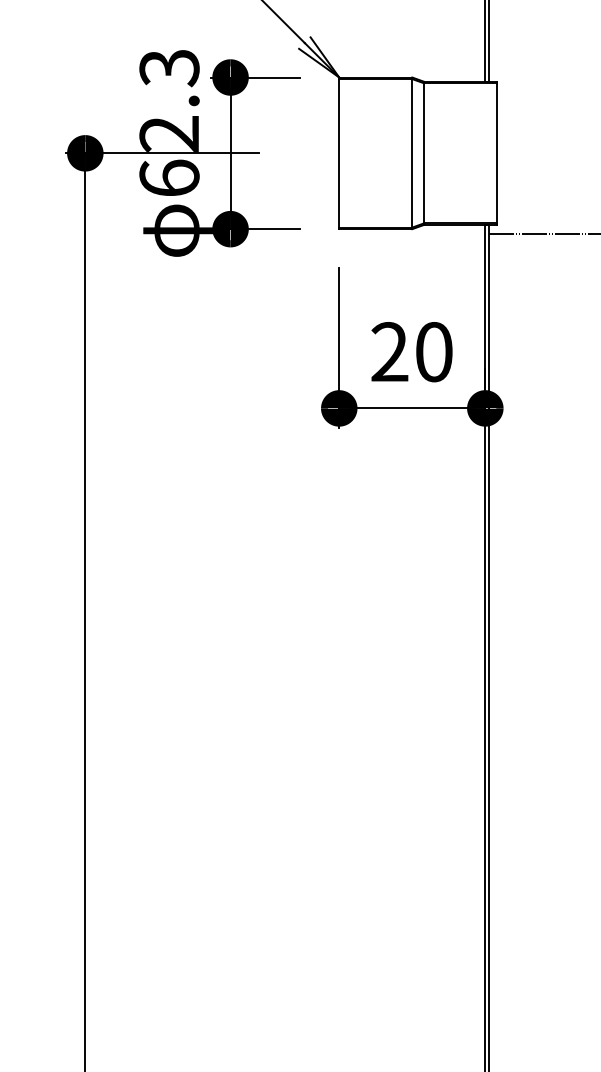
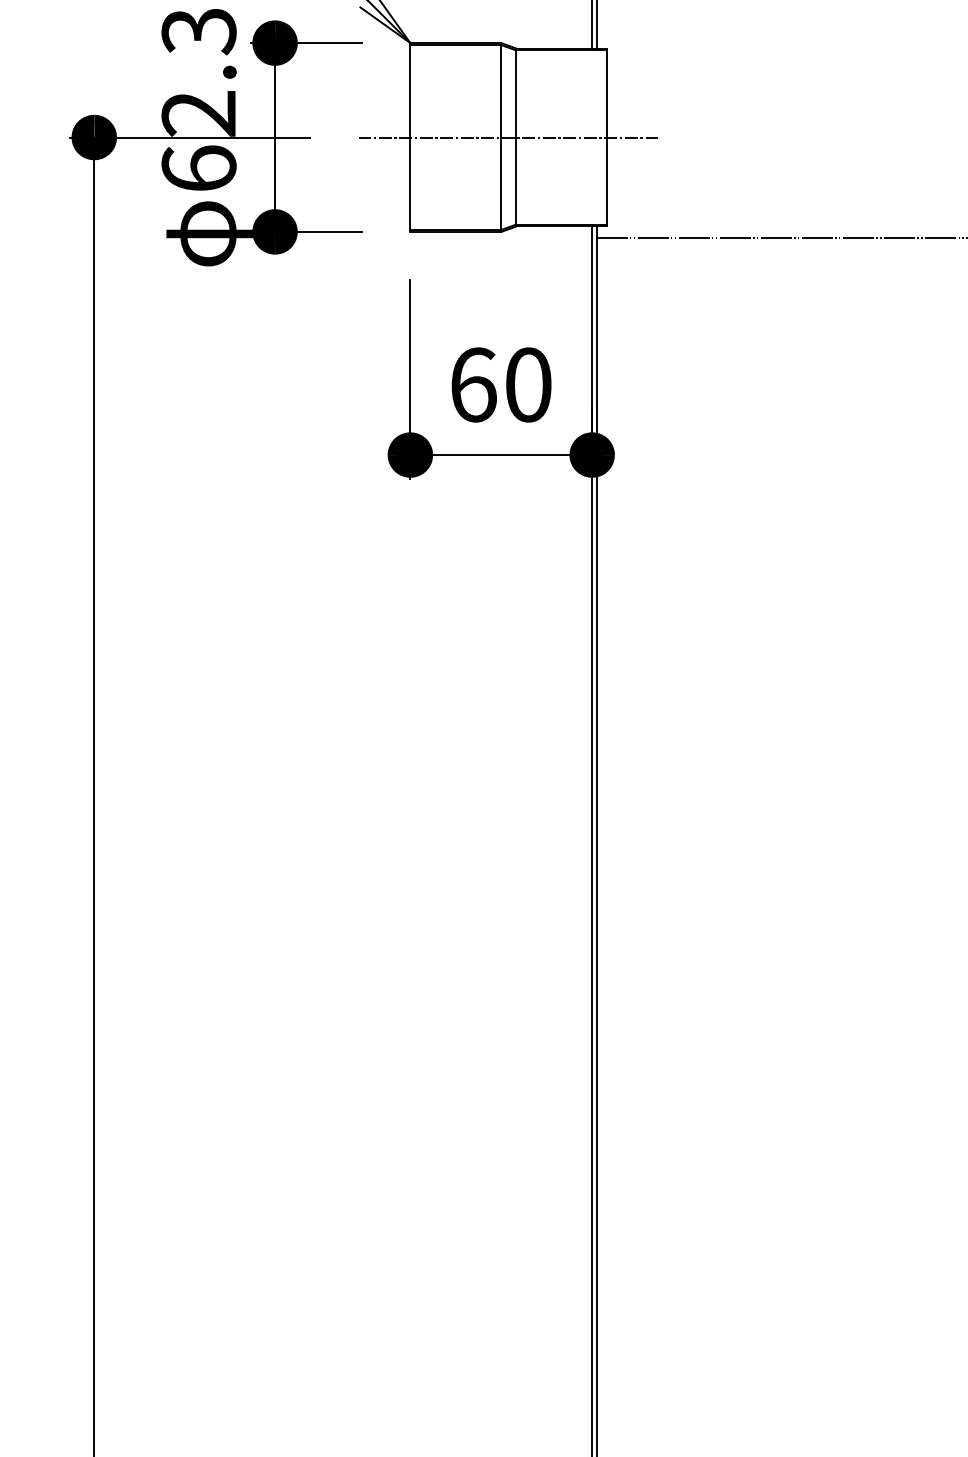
line: (418, 153) -> (508, 137), added
text: (389, 351) -> (473, 384), 20 -> 60

